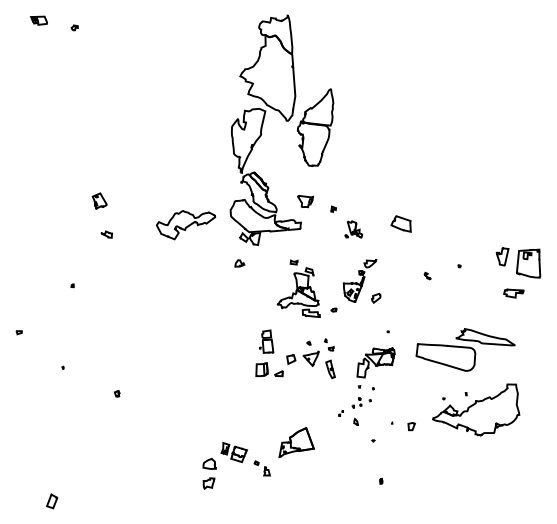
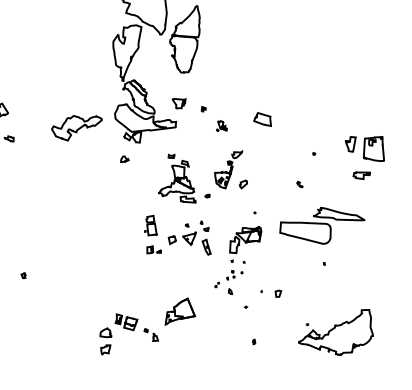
part: (353, 229) -> (221, 125), size x0.7
part: (427, 275) -> (299, 184), moved
part: (269, 369) -> (154, 249), size x0.6
part: (476, 409) -> (335, 332), moved

